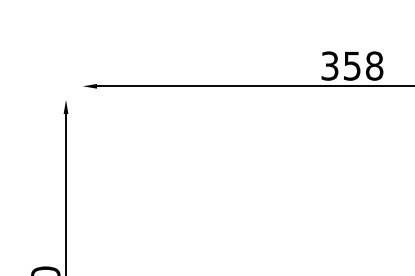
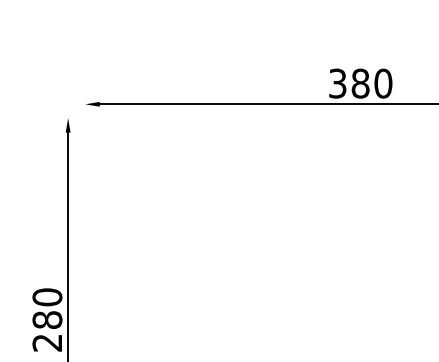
text: (362, 65) -> (371, 83), 358 -> 380

